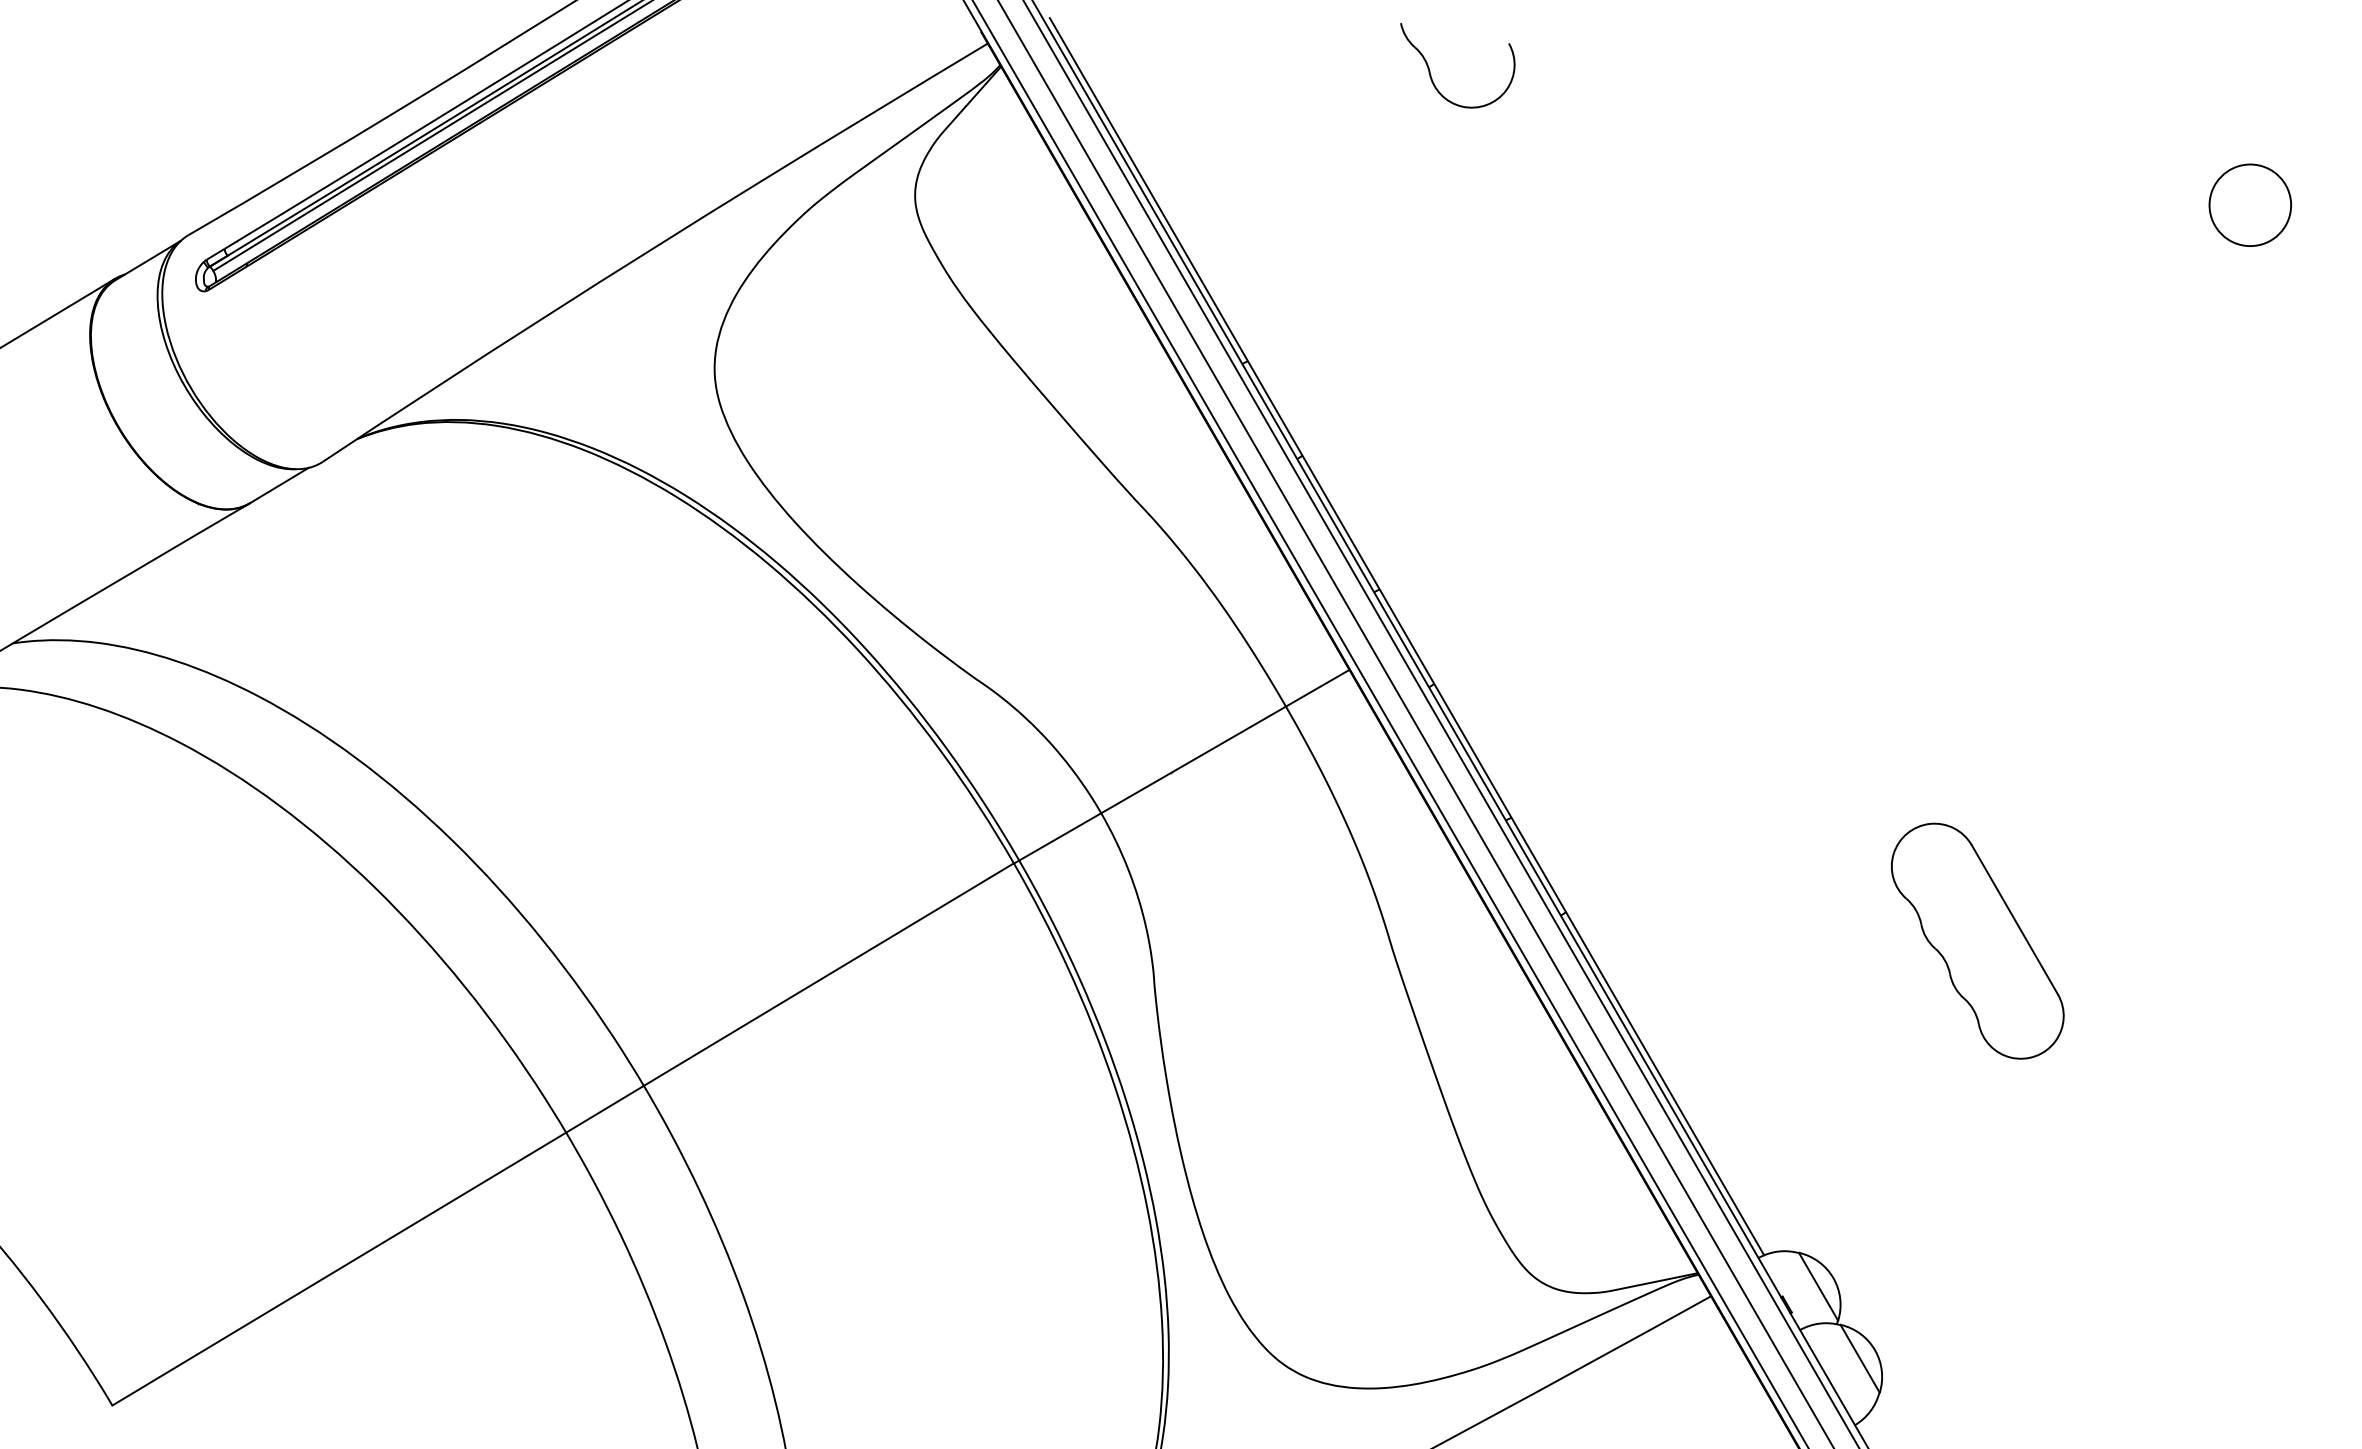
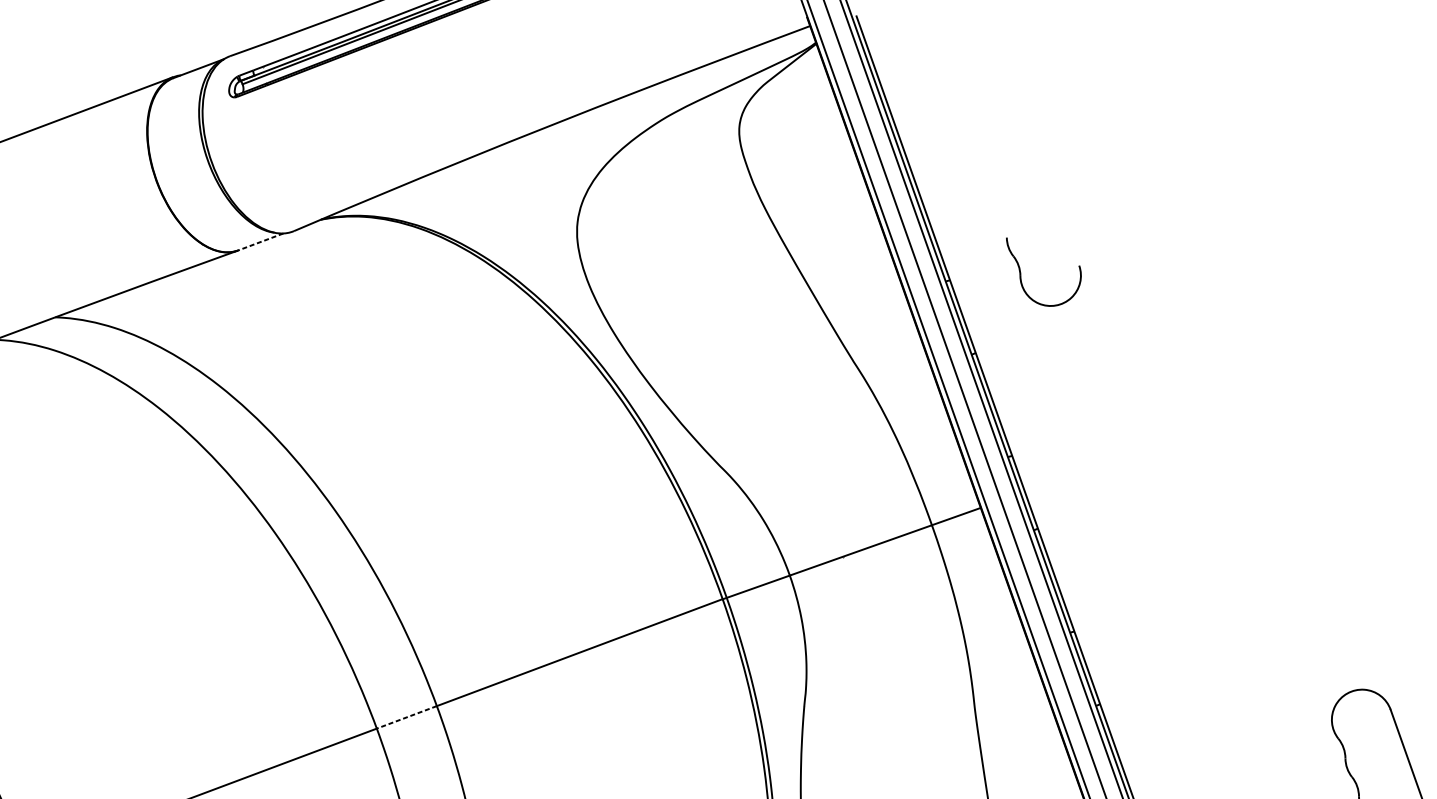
part: (1430, 70) -> (1021, 274), moved
line: (278, 485) -> (260, 241), solid -> dashed
line: (604, 1109) -> (406, 717), solid -> dashed

